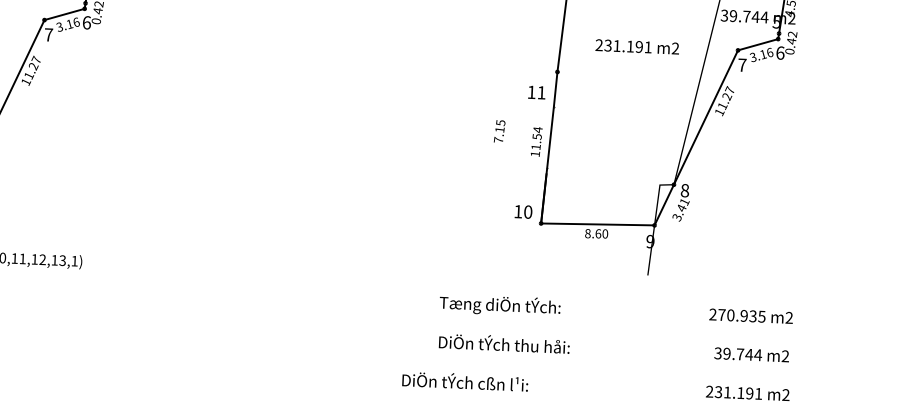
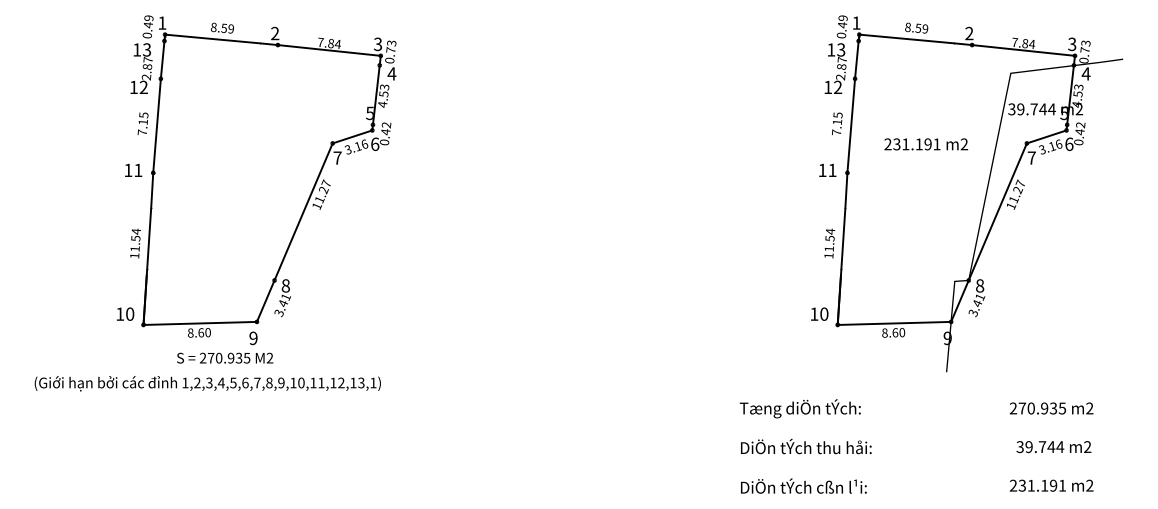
text: (536, 91) -> (827, 169), moved
text: (499, 131) -> (837, 123), moved
text: (464, 380) -> (803, 485), moved

